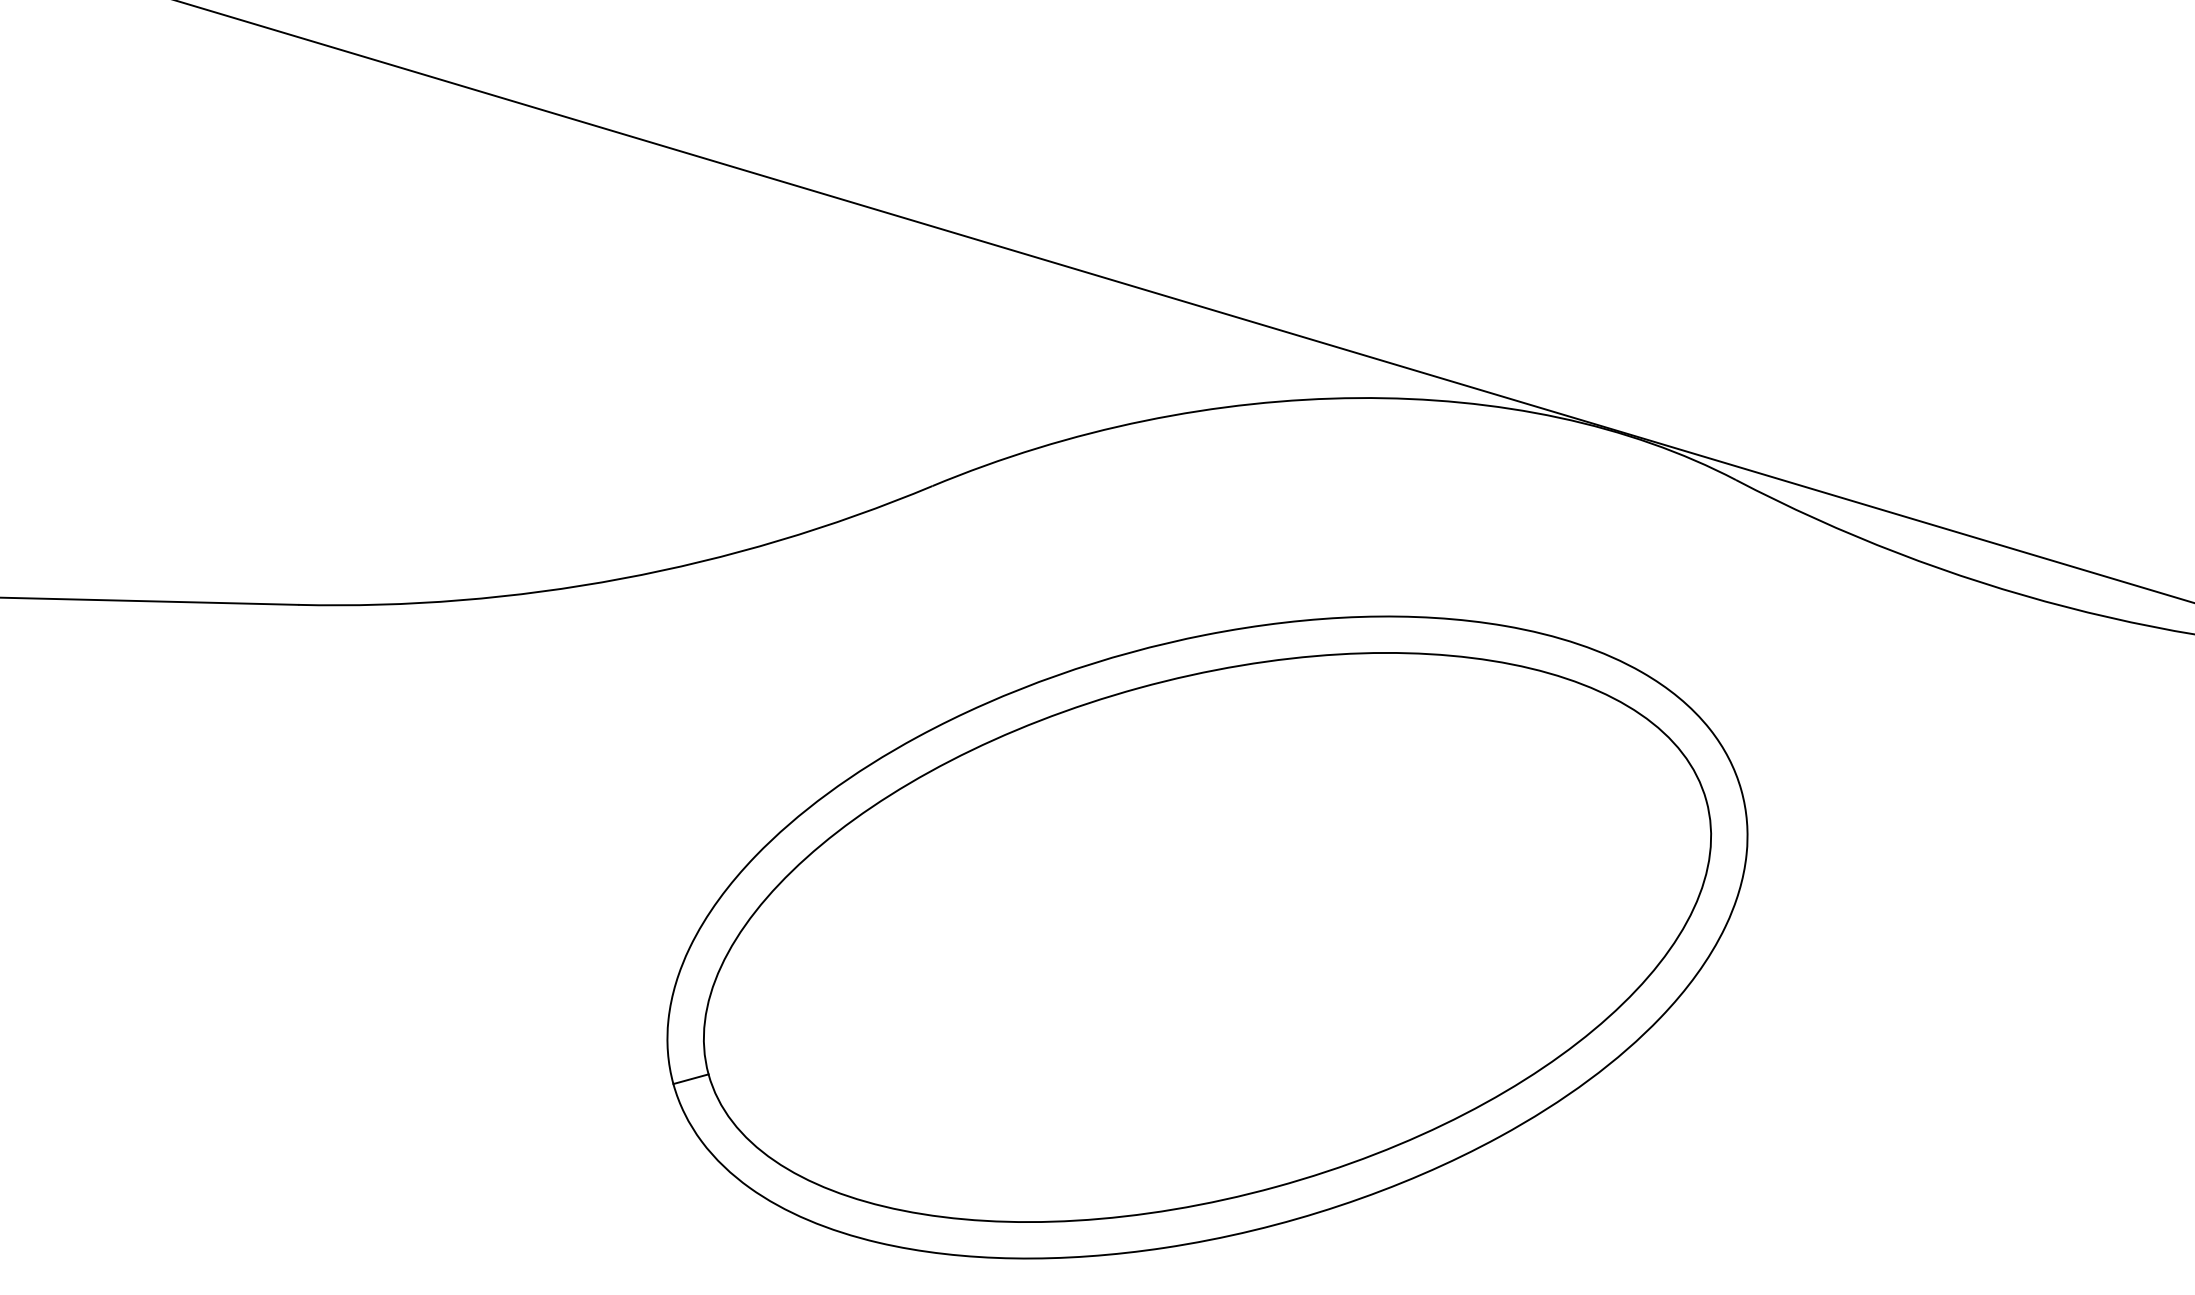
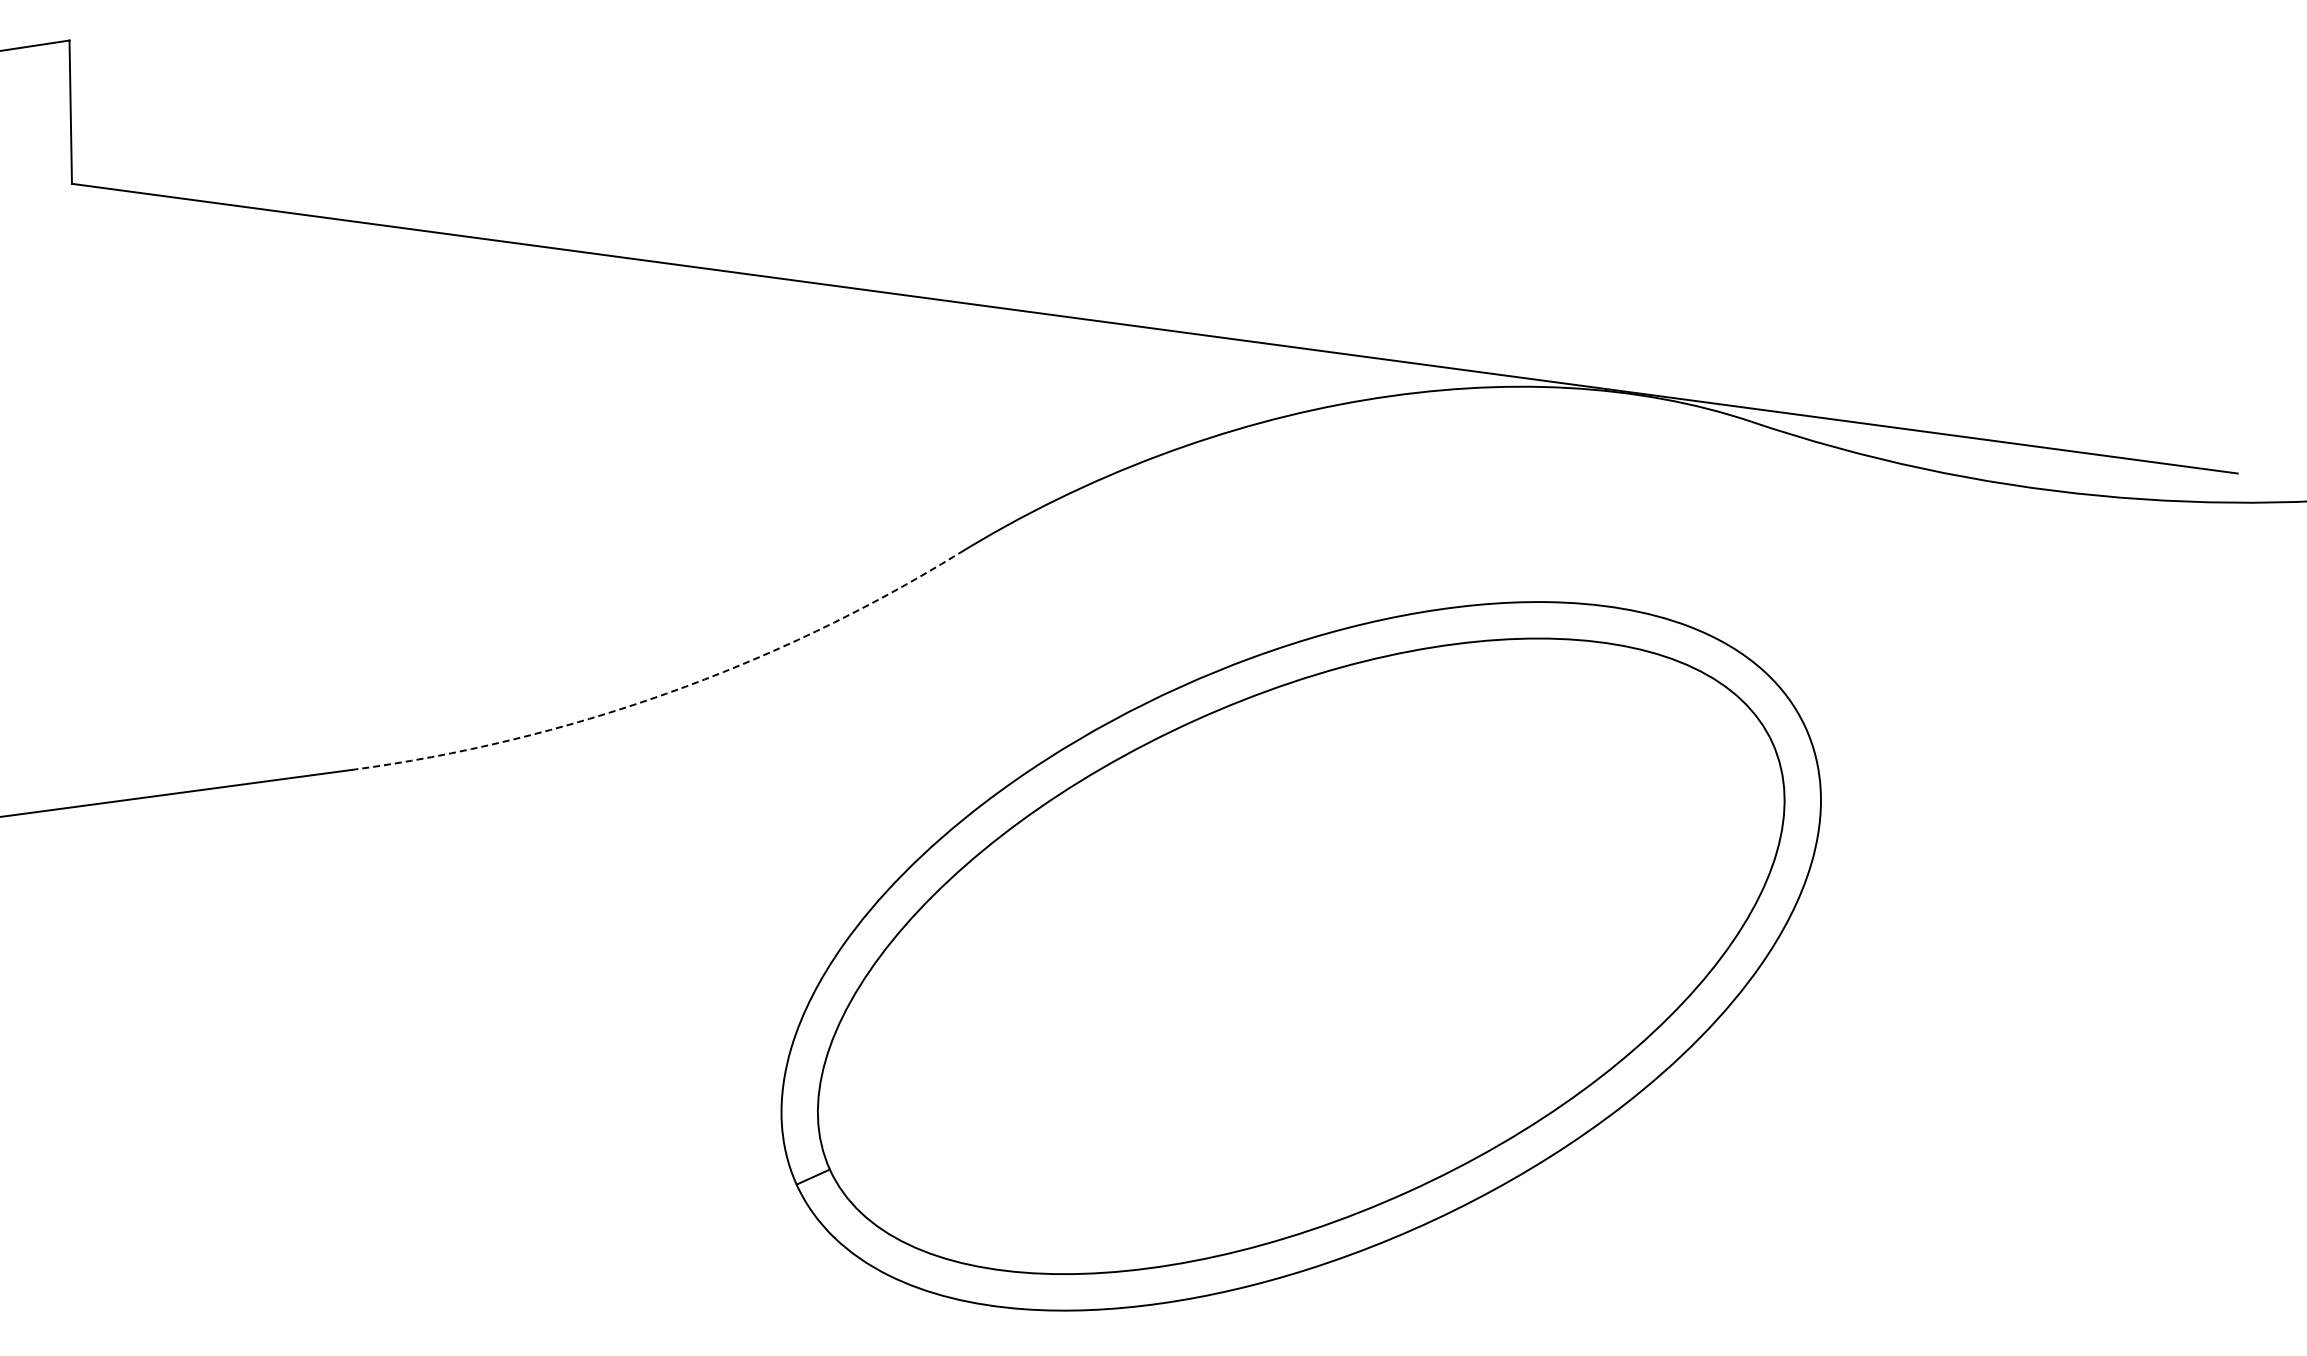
arc: (621, 578) -> (666, 693), solid -> dashed

